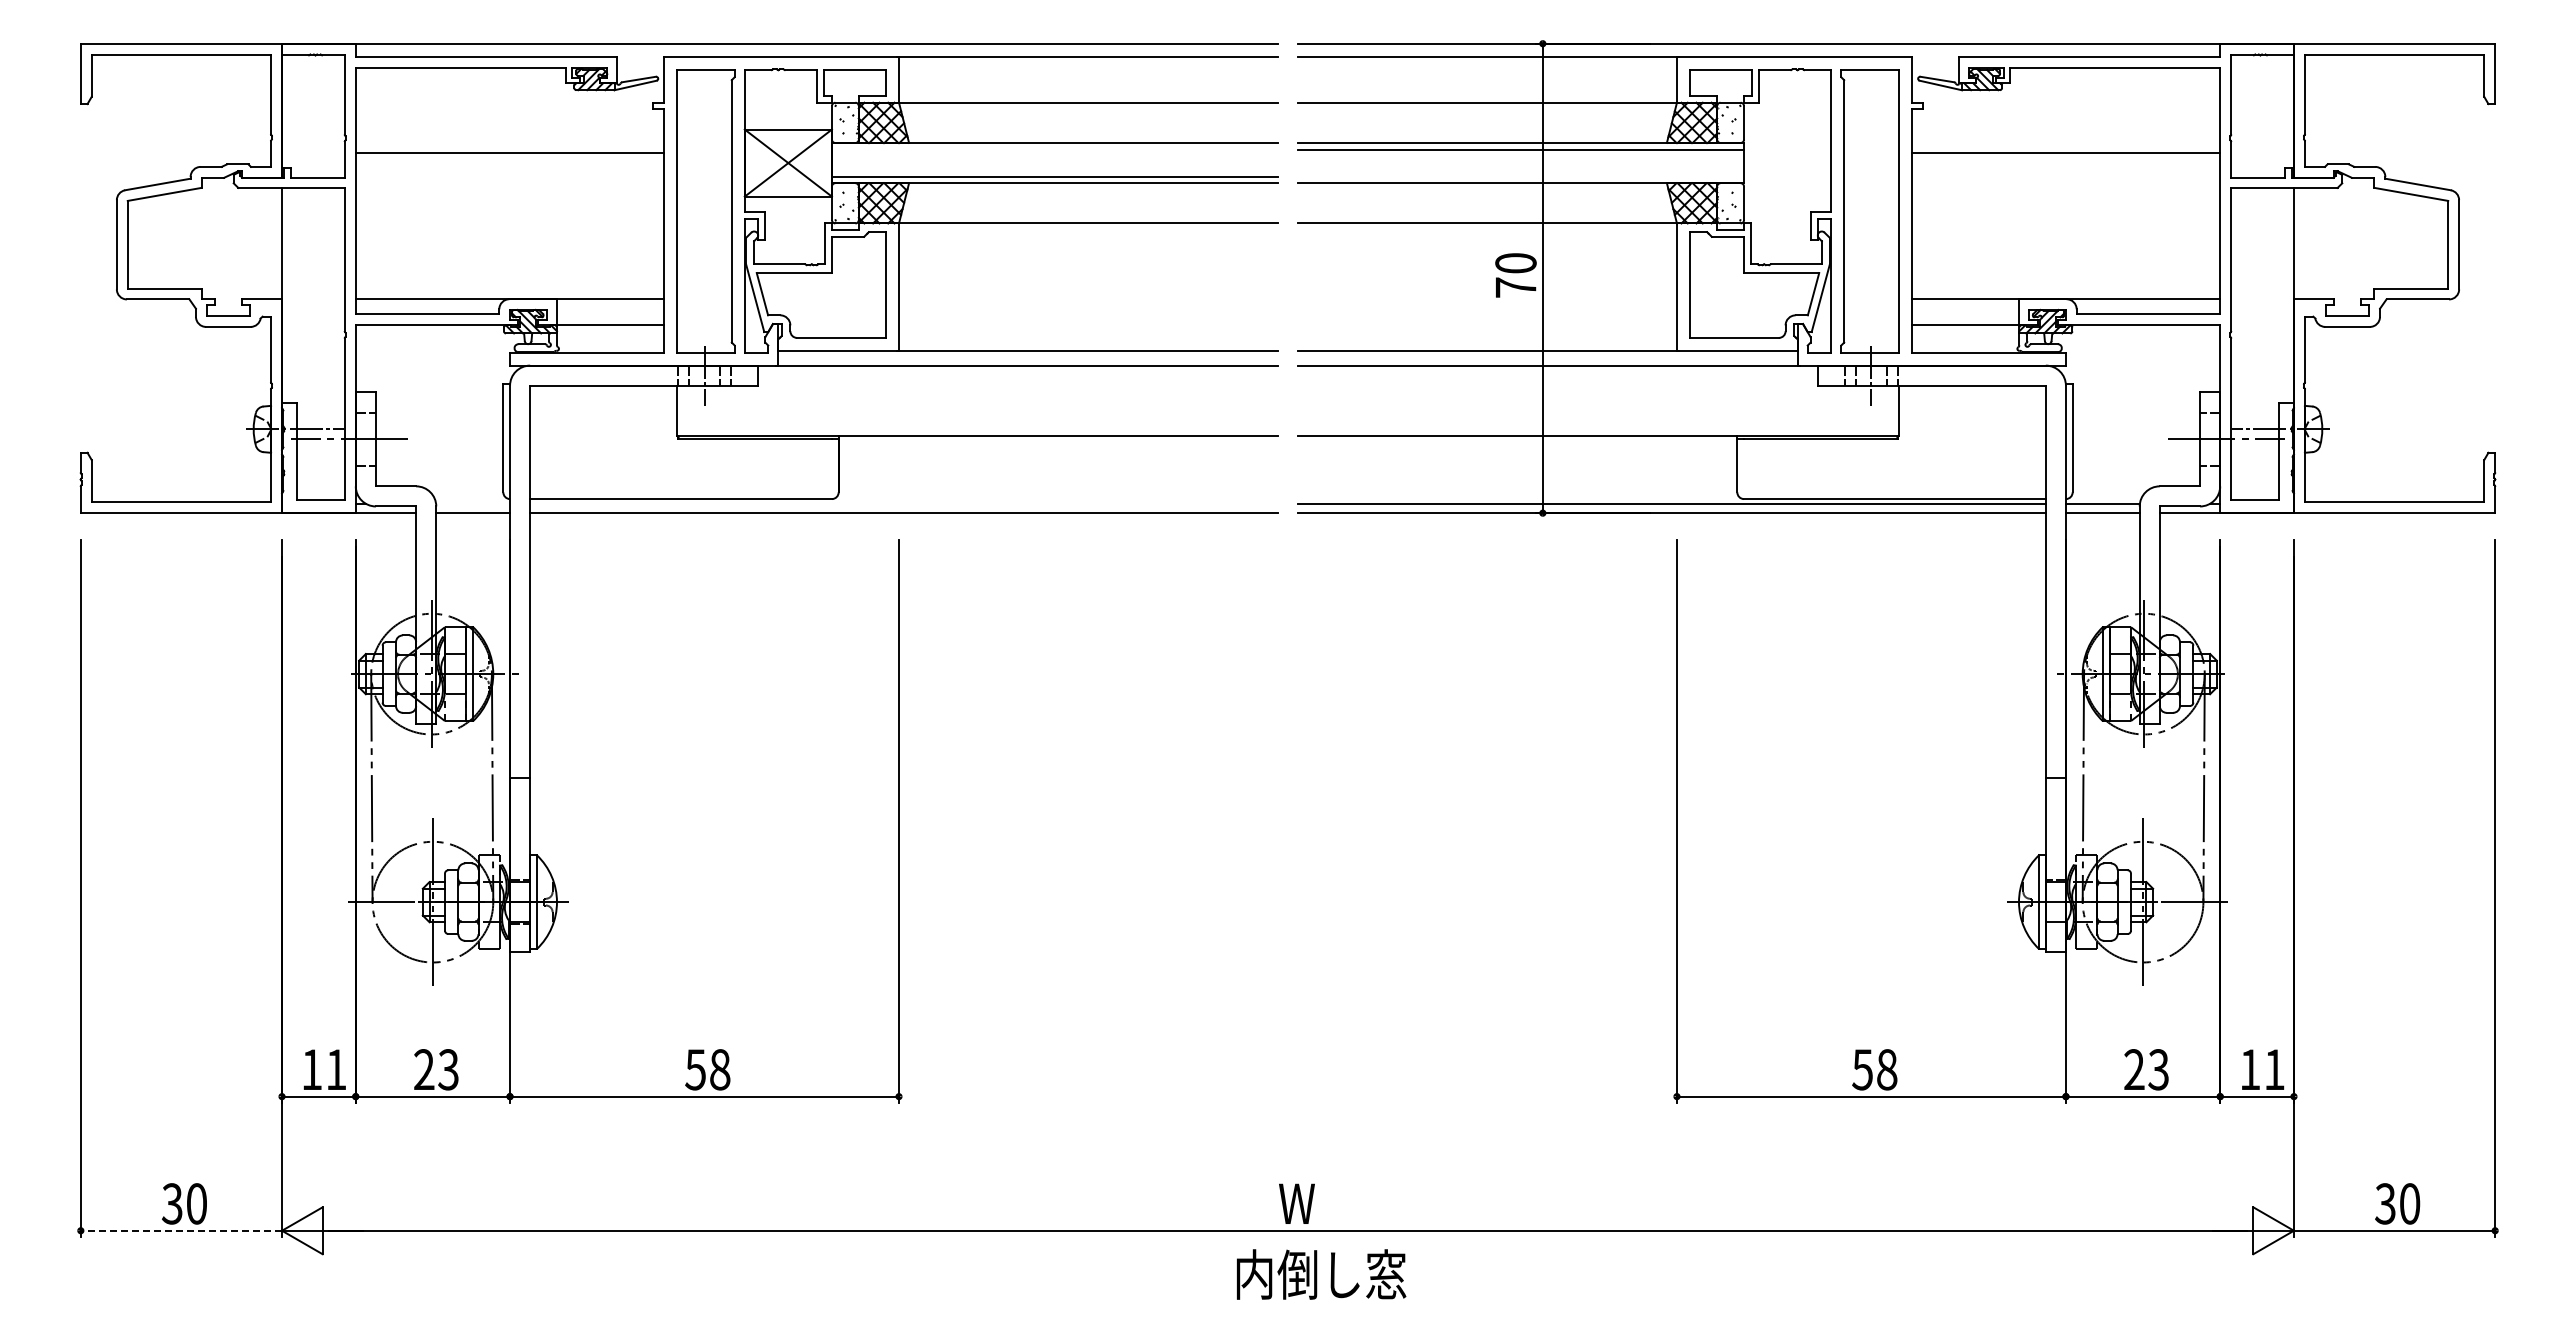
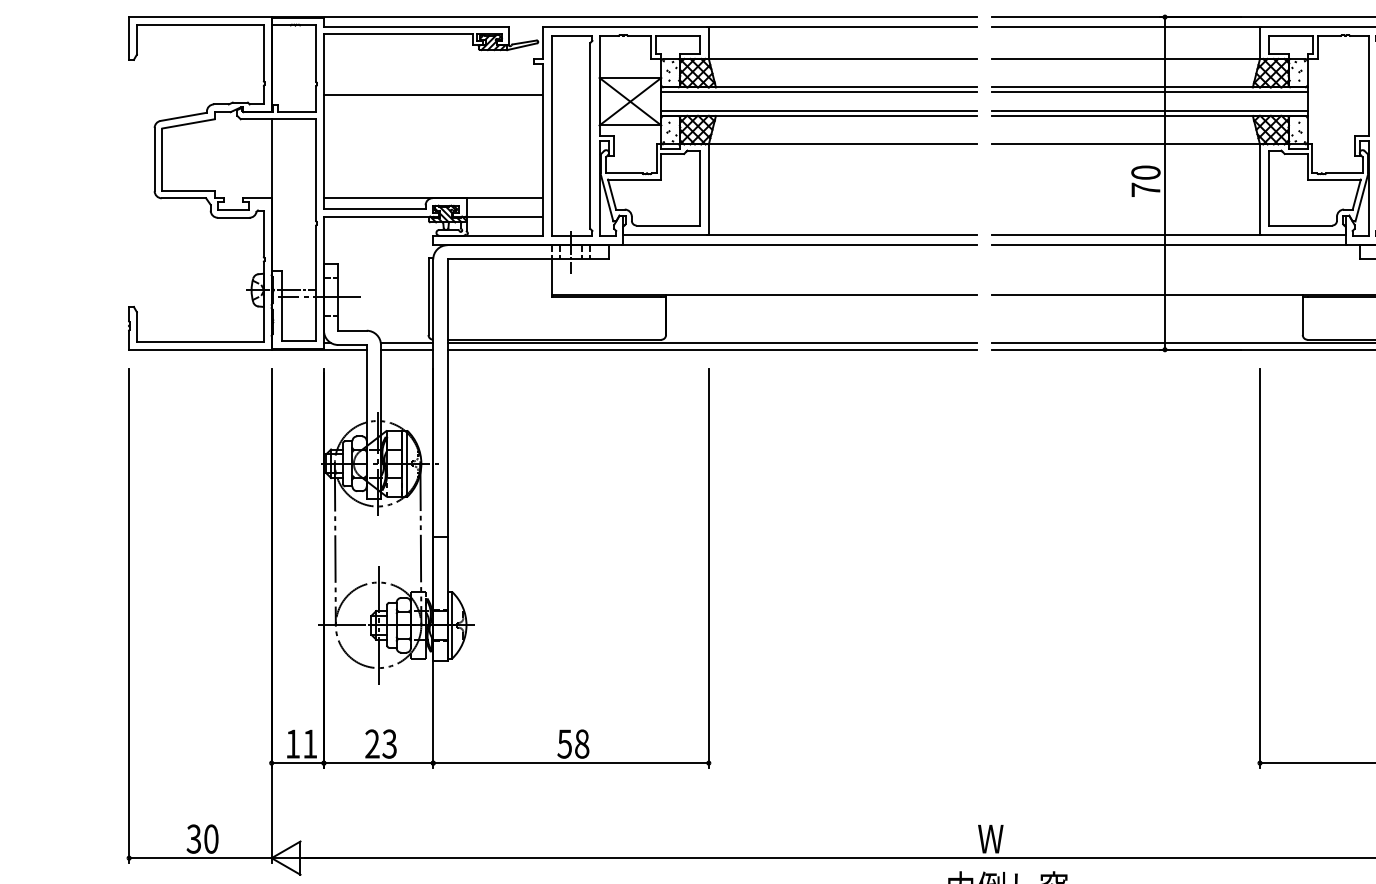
line: (1054, 149) -> (818, 92), added
line: (1521, 176) -> (1149, 111), added
line: (473, 503) -> (407, 342), added
line: (903, 503) -> (712, 342), added
line: (181, 1230) -> (200, 857), dashed -> solid

